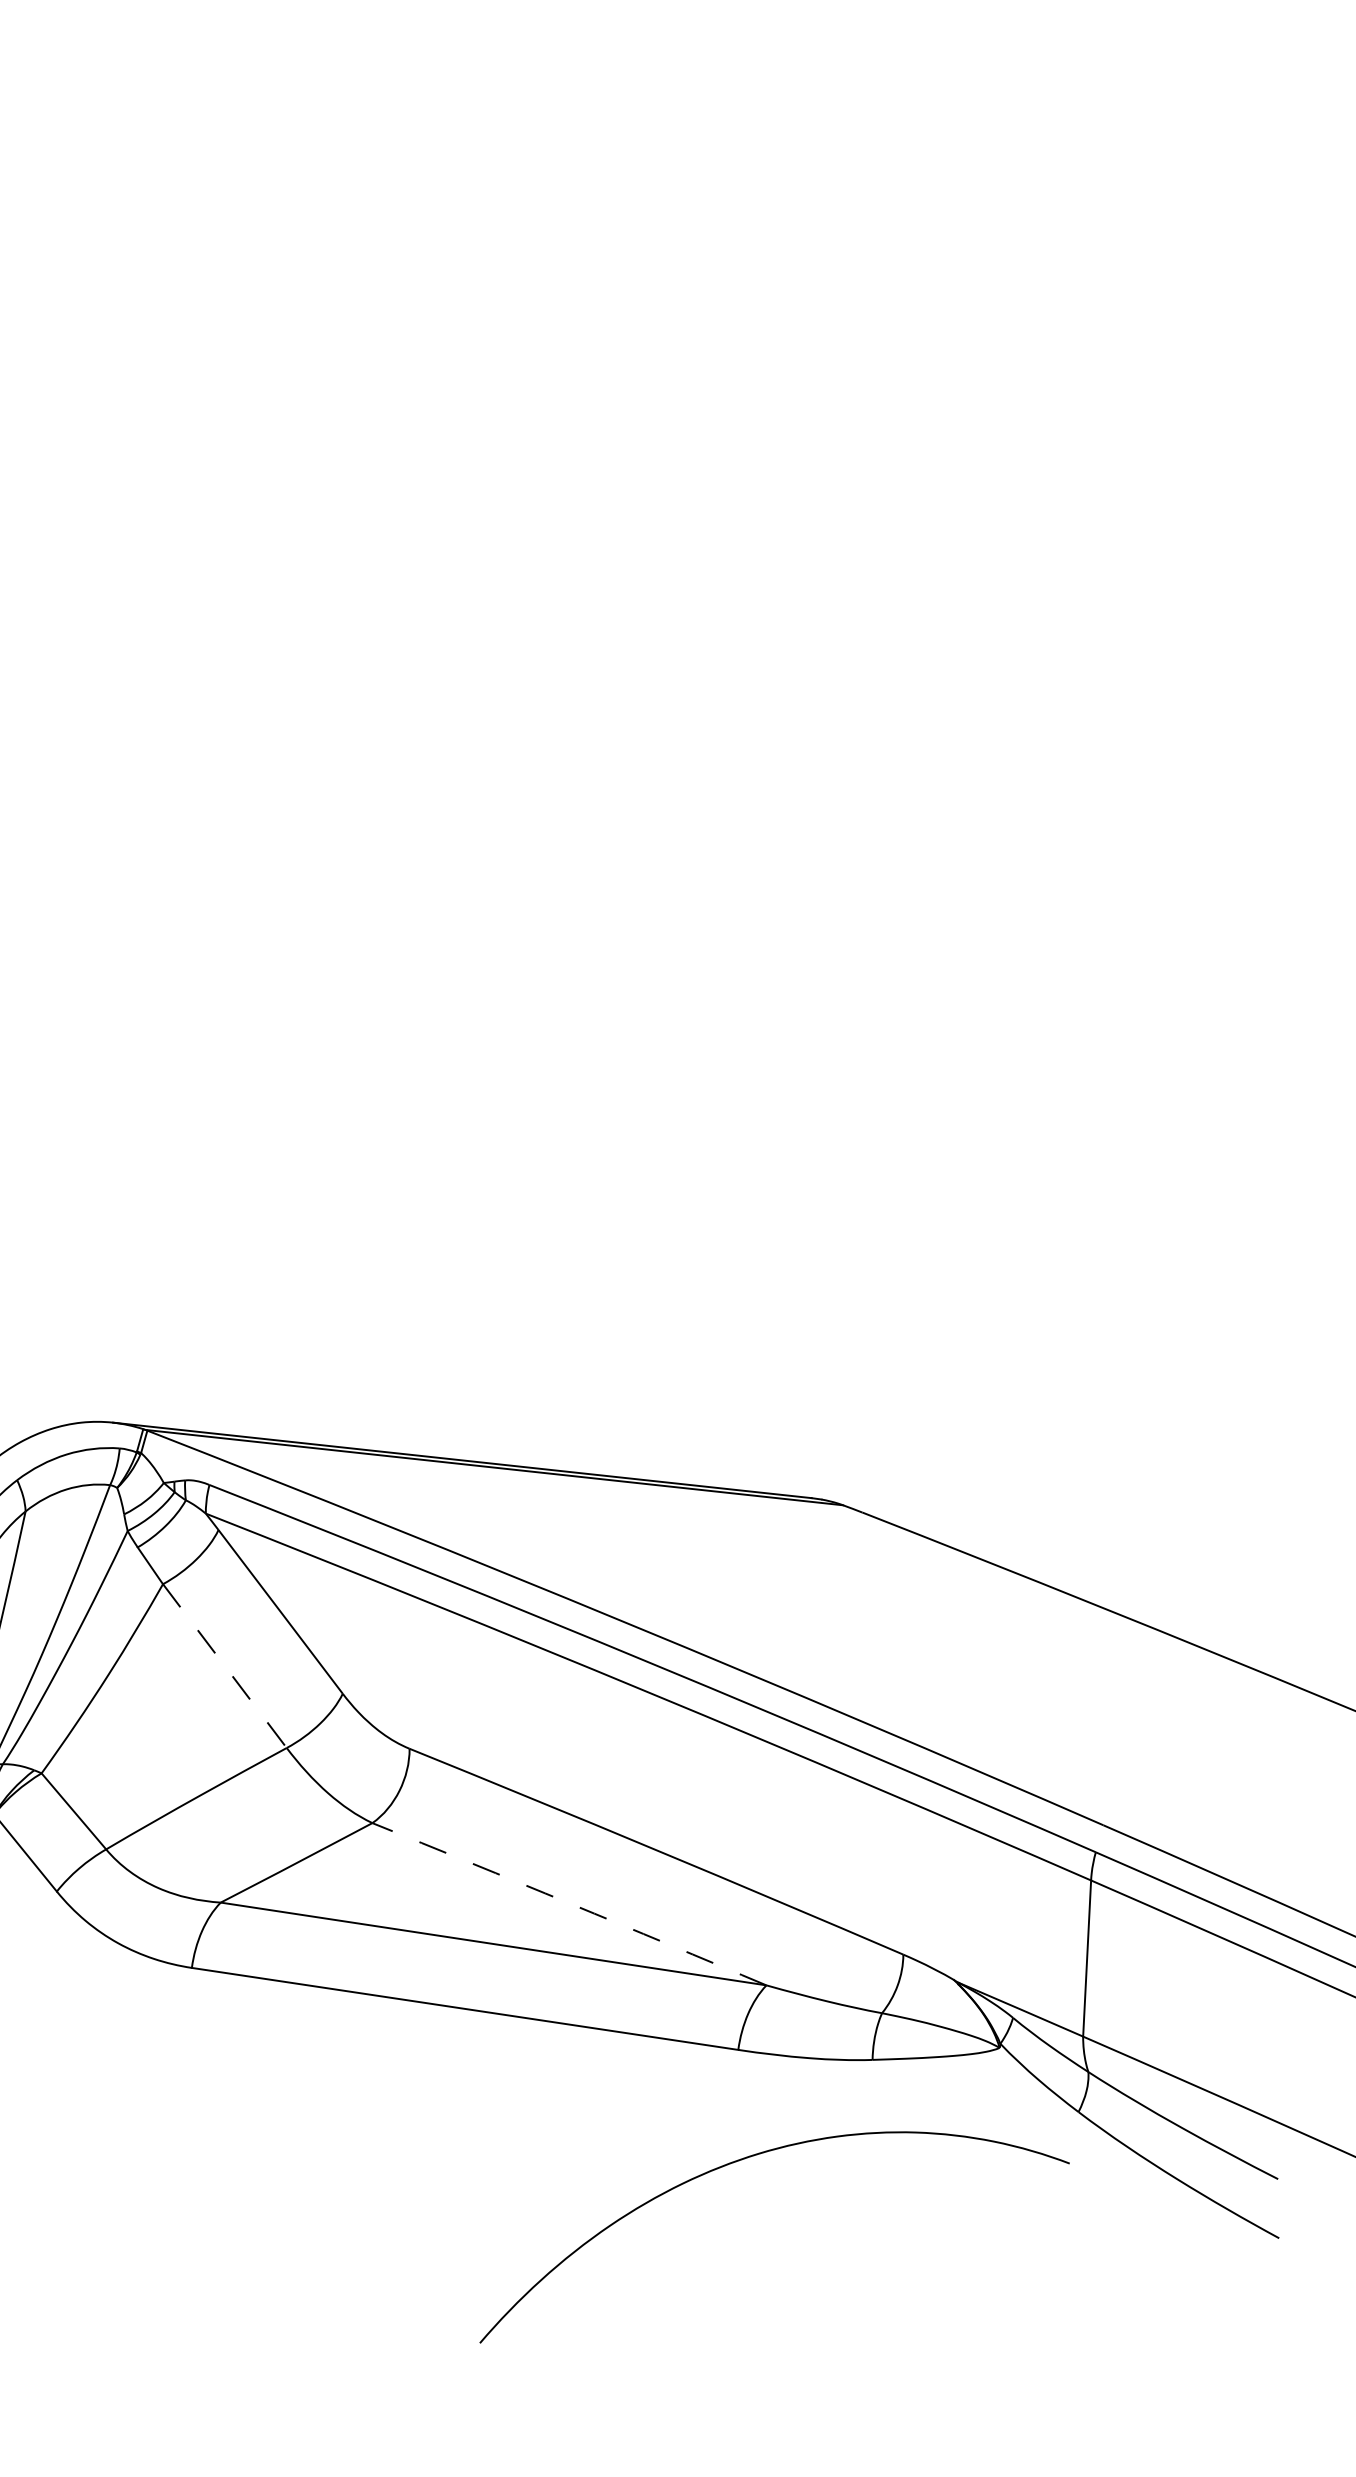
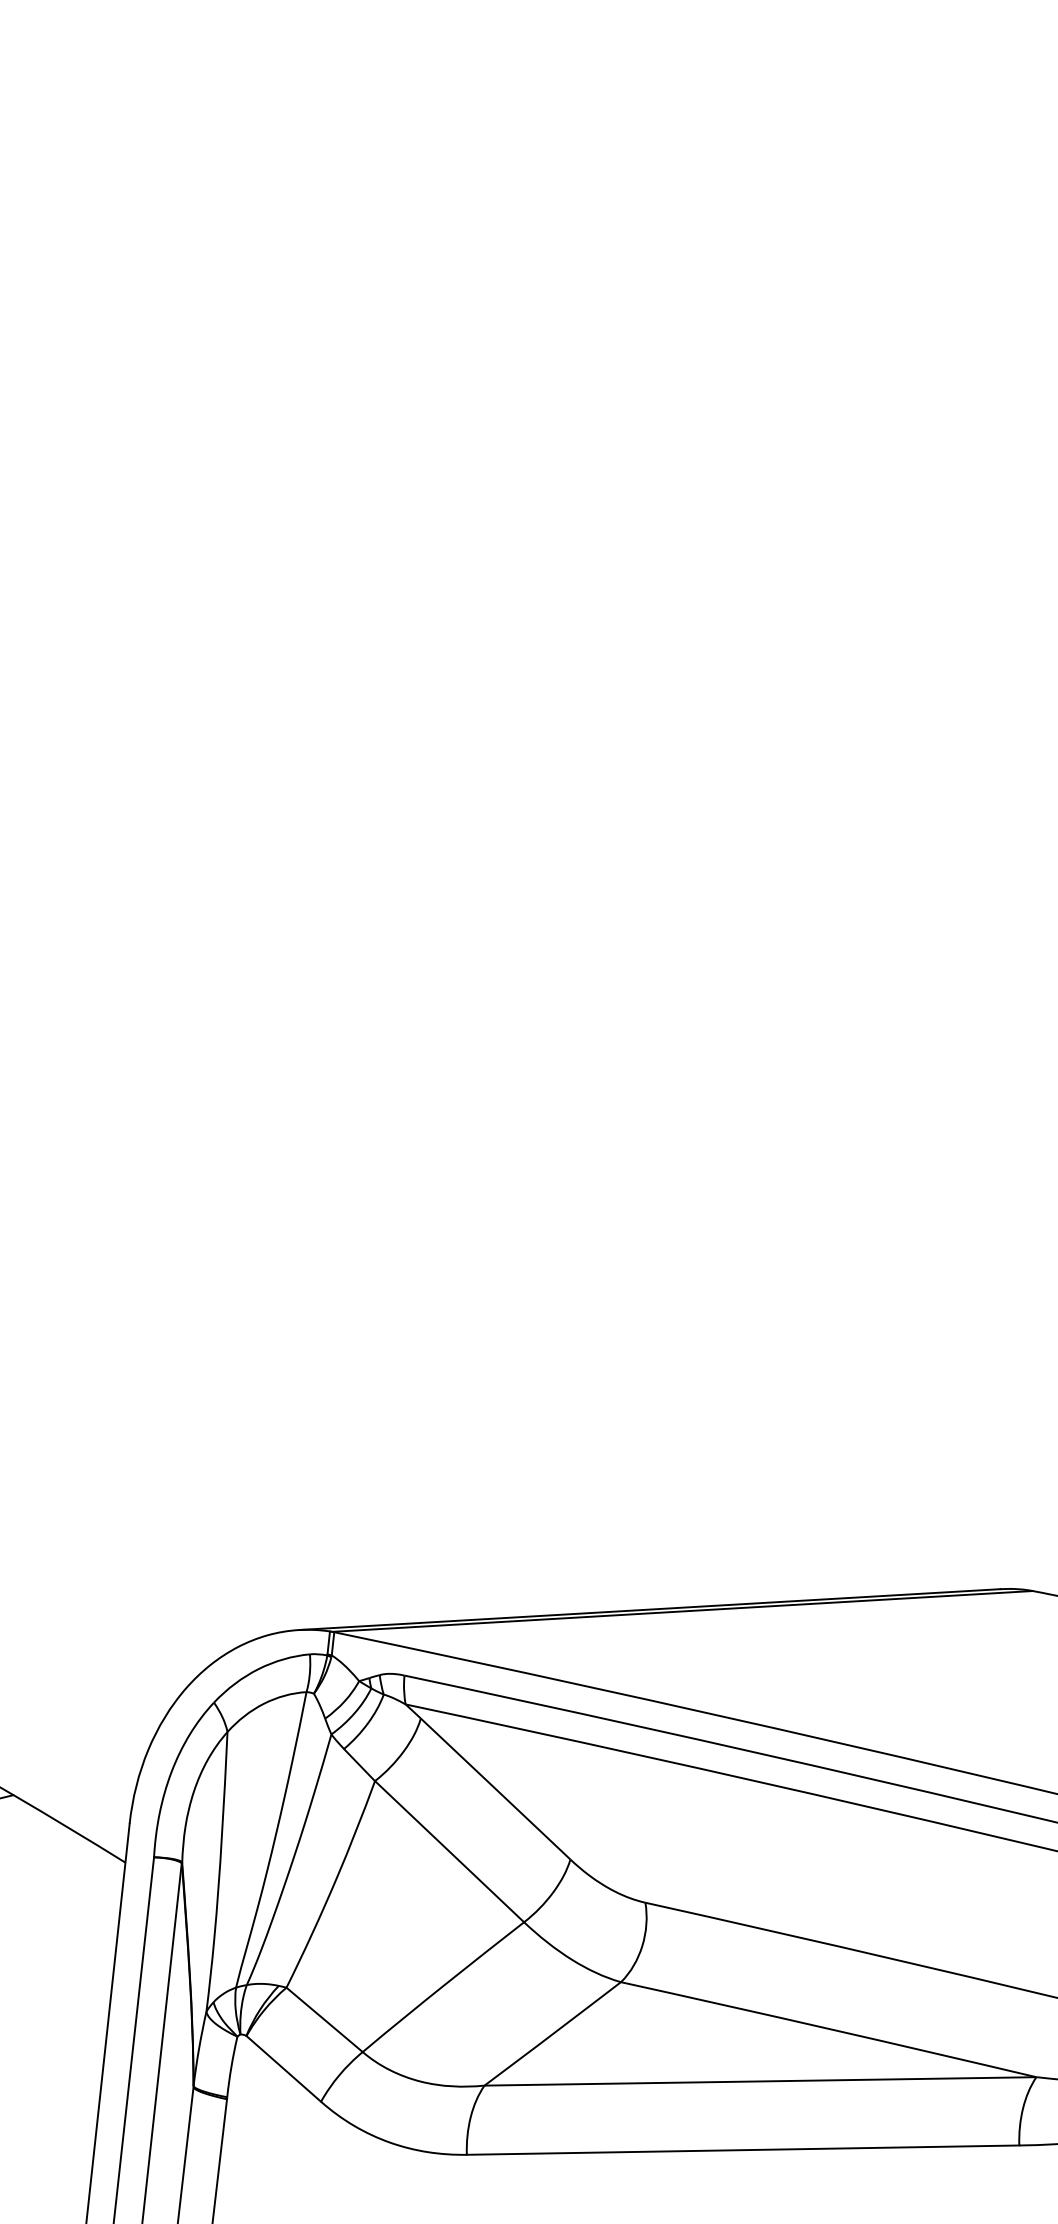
line: (224, 1666) -> (449, 1852), dashed -> solid
arc: (569, 1903) -> (828, 2028), dashed -> solid

